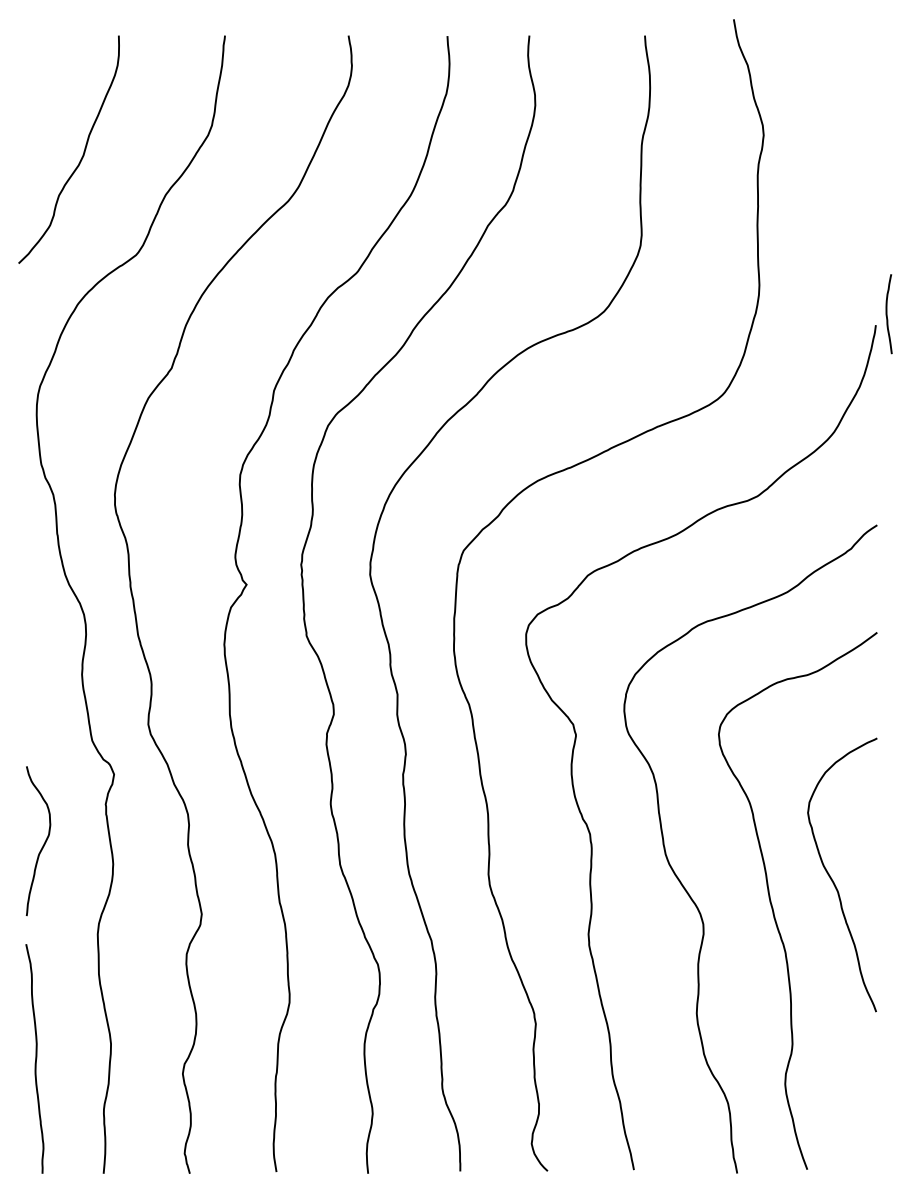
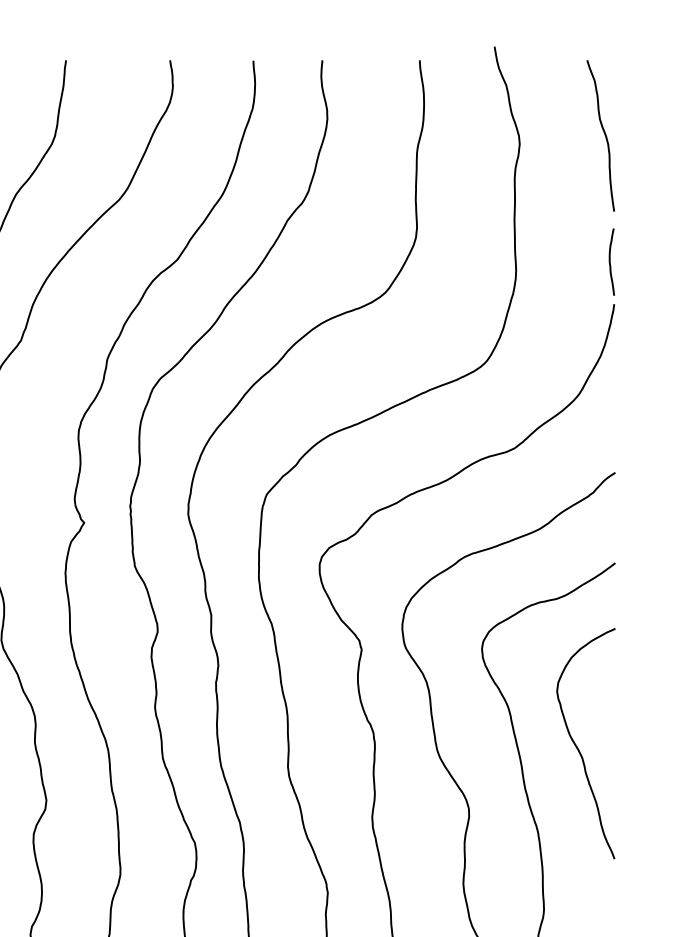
curve: (864, 124) -> (604, 135), added
curve: (887, 314) -> (610, 262), moved
curve: (832, 878) -> (577, 746), moved

